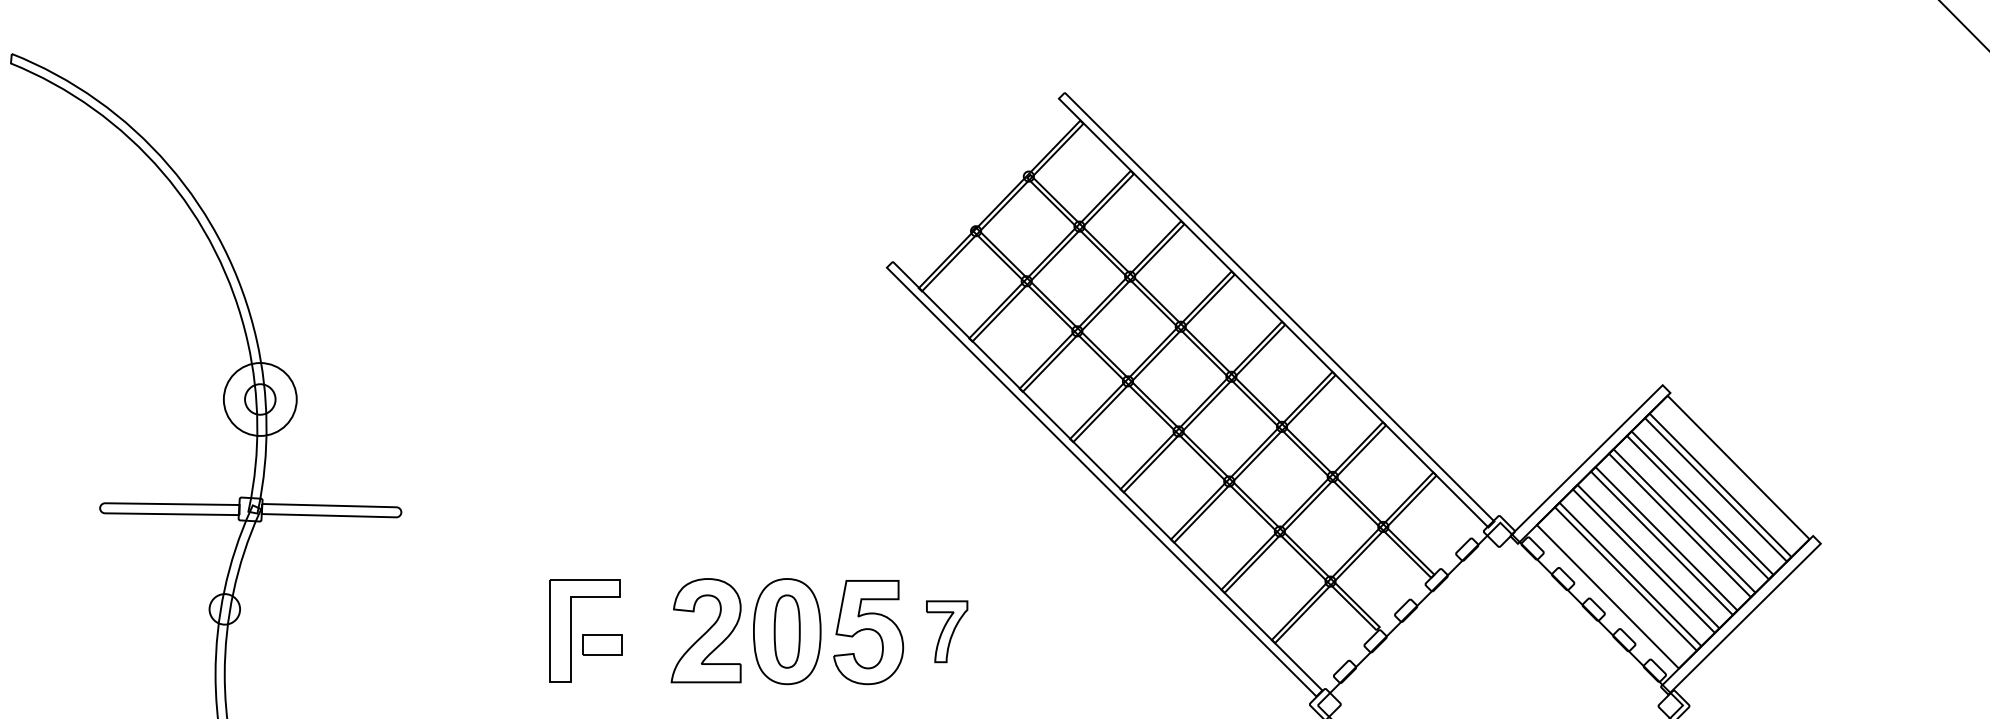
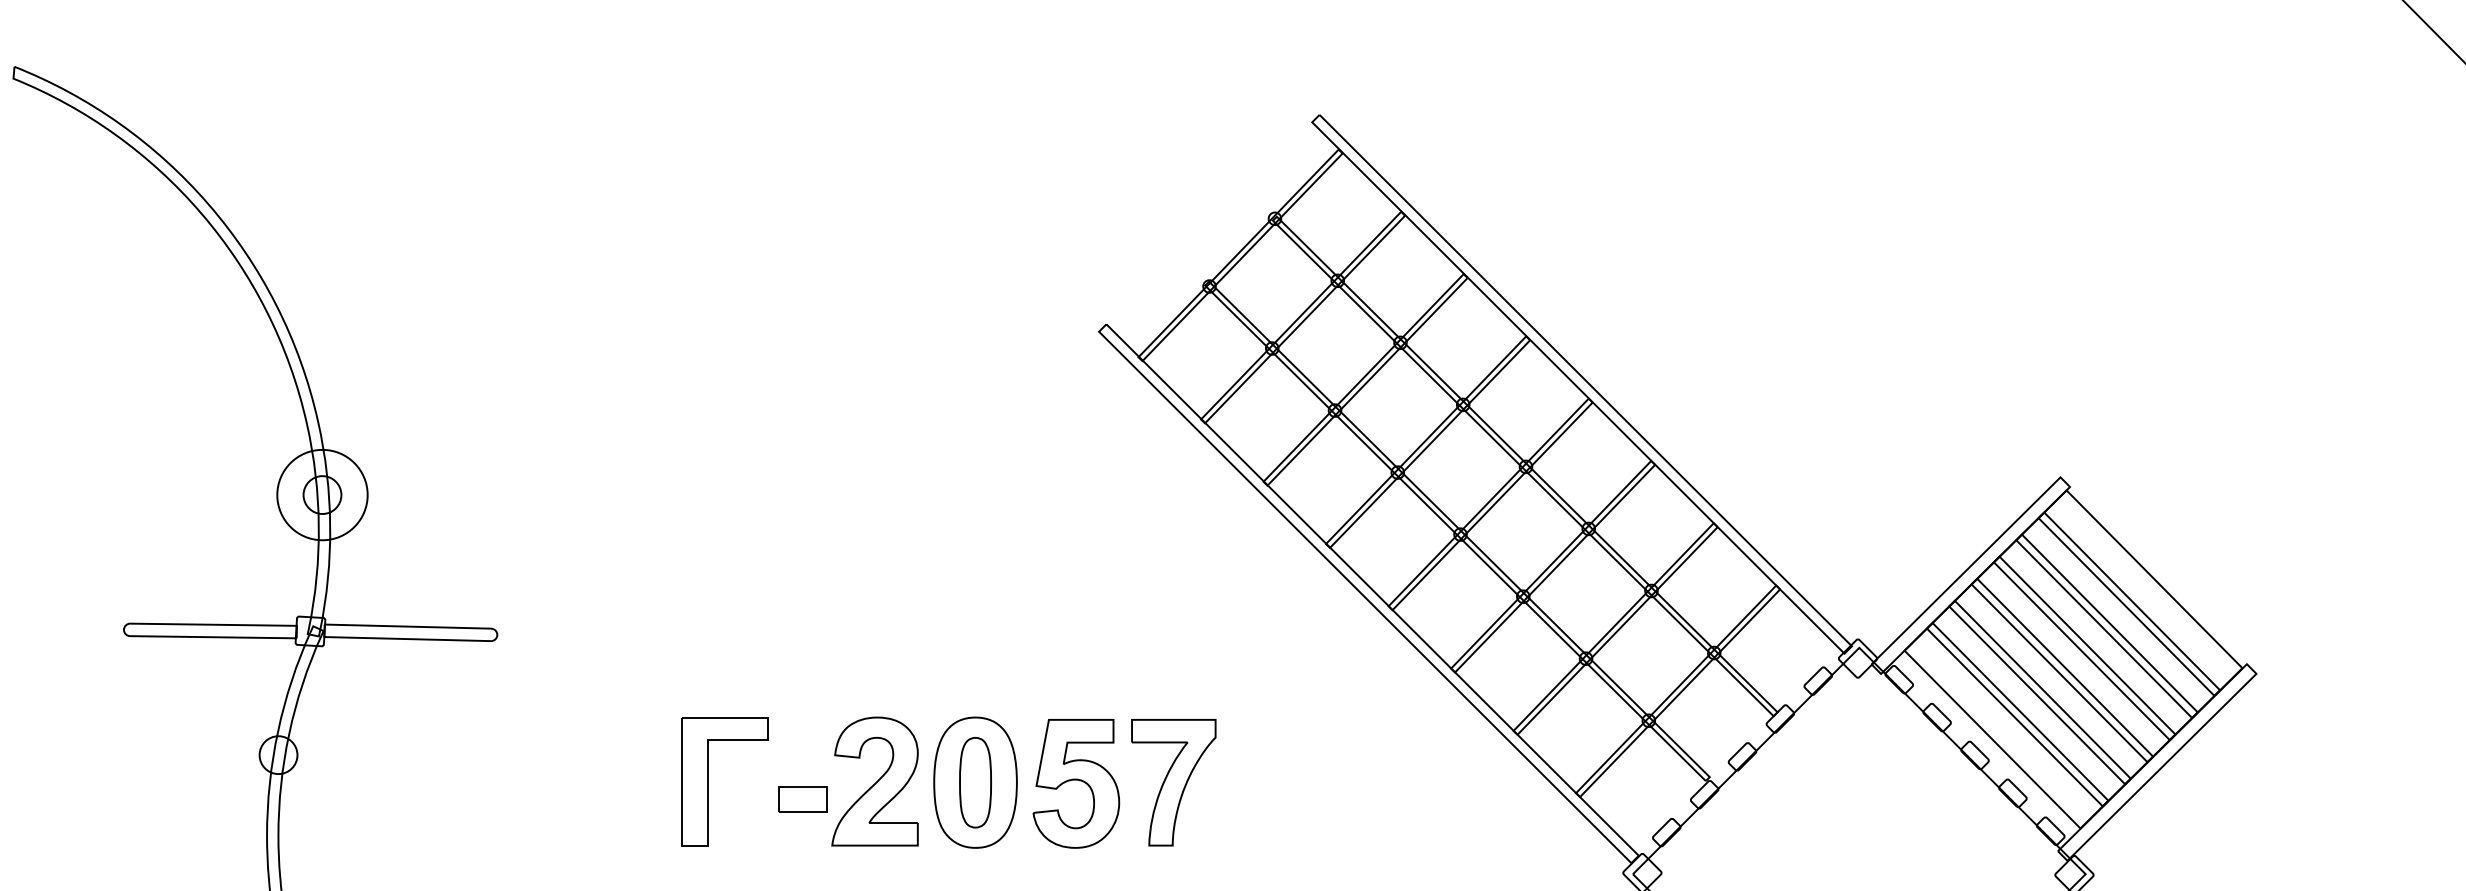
part: (946, 631) -> (1172, 782), size x1.67
part: (602, 644) -> (802, 798), moved

